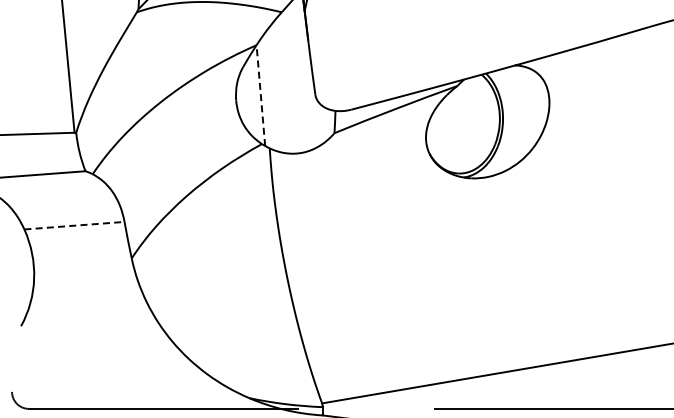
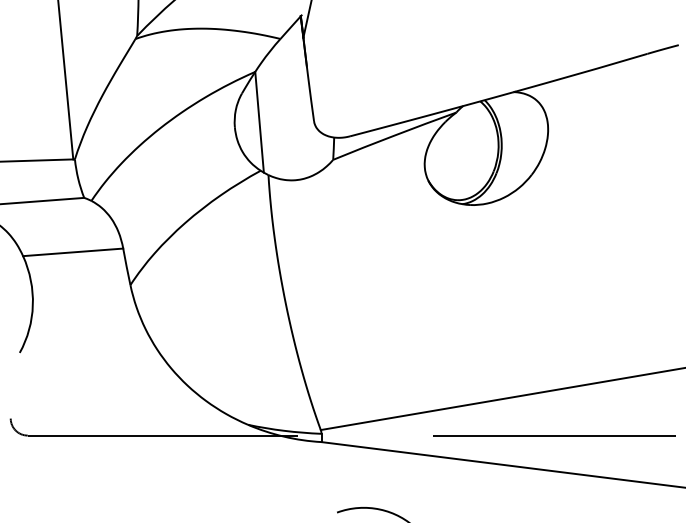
line: (260, 95) -> (259, 122), dashed -> solid
line: (74, 225) -> (73, 252), dashed -> solid

